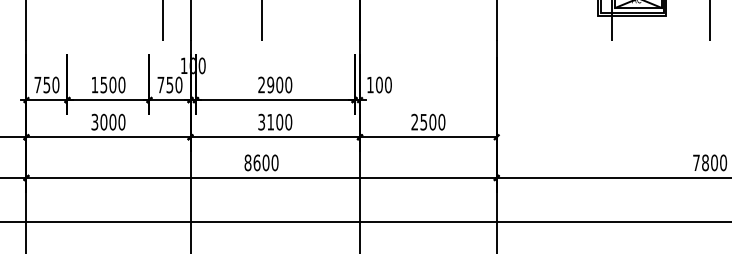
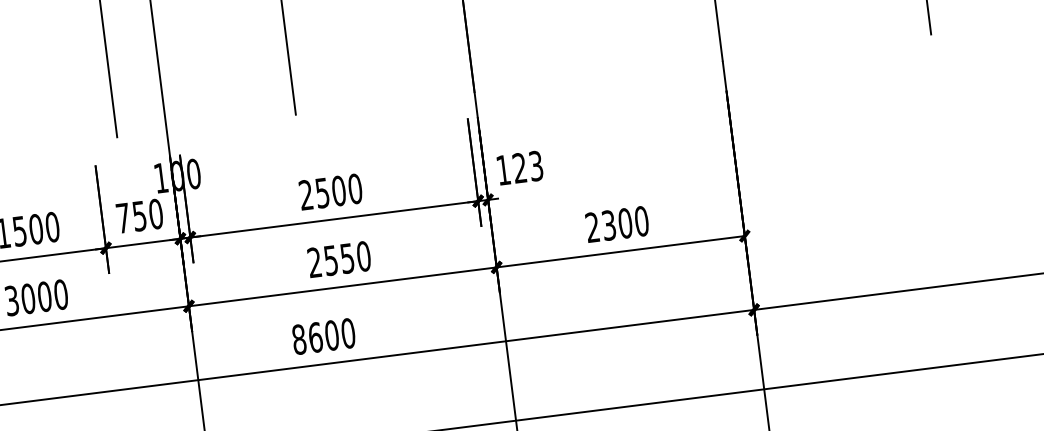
text: (270, 84) -> (322, 192), 2900 -> 2500
text: (383, 84) -> (527, 166), 100 -> 123
text: (270, 121) -> (330, 259), 3100 -> 2550
text: (423, 121) -> (608, 224), 2500 -> 2300

